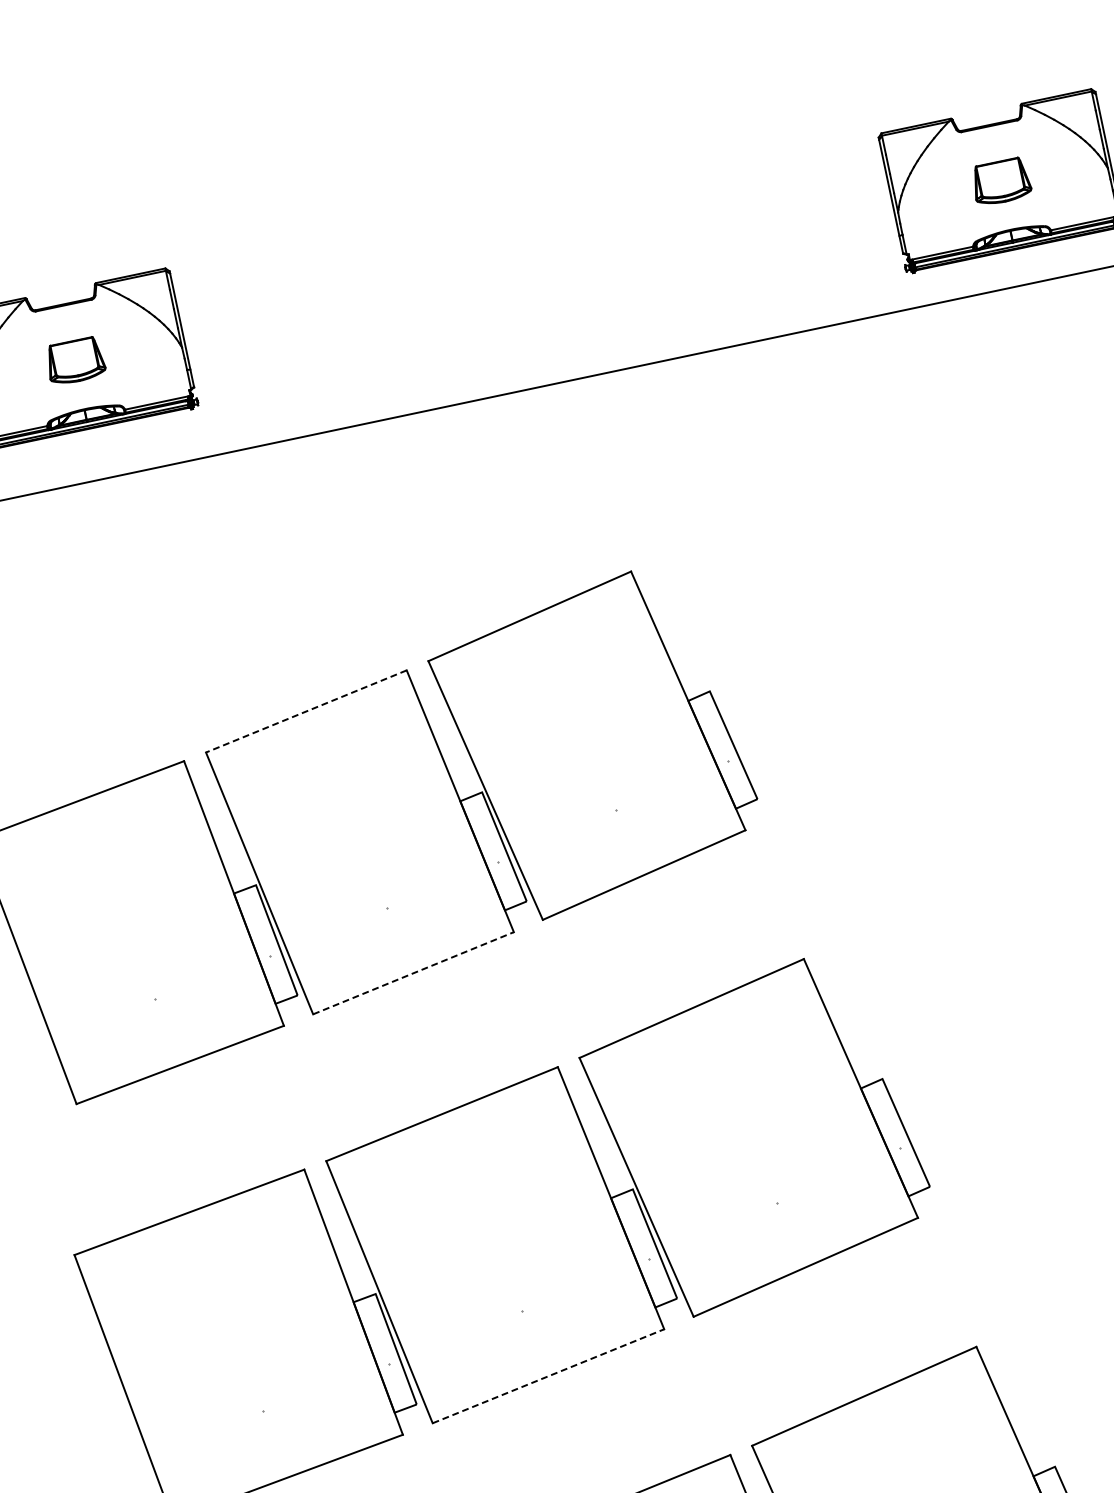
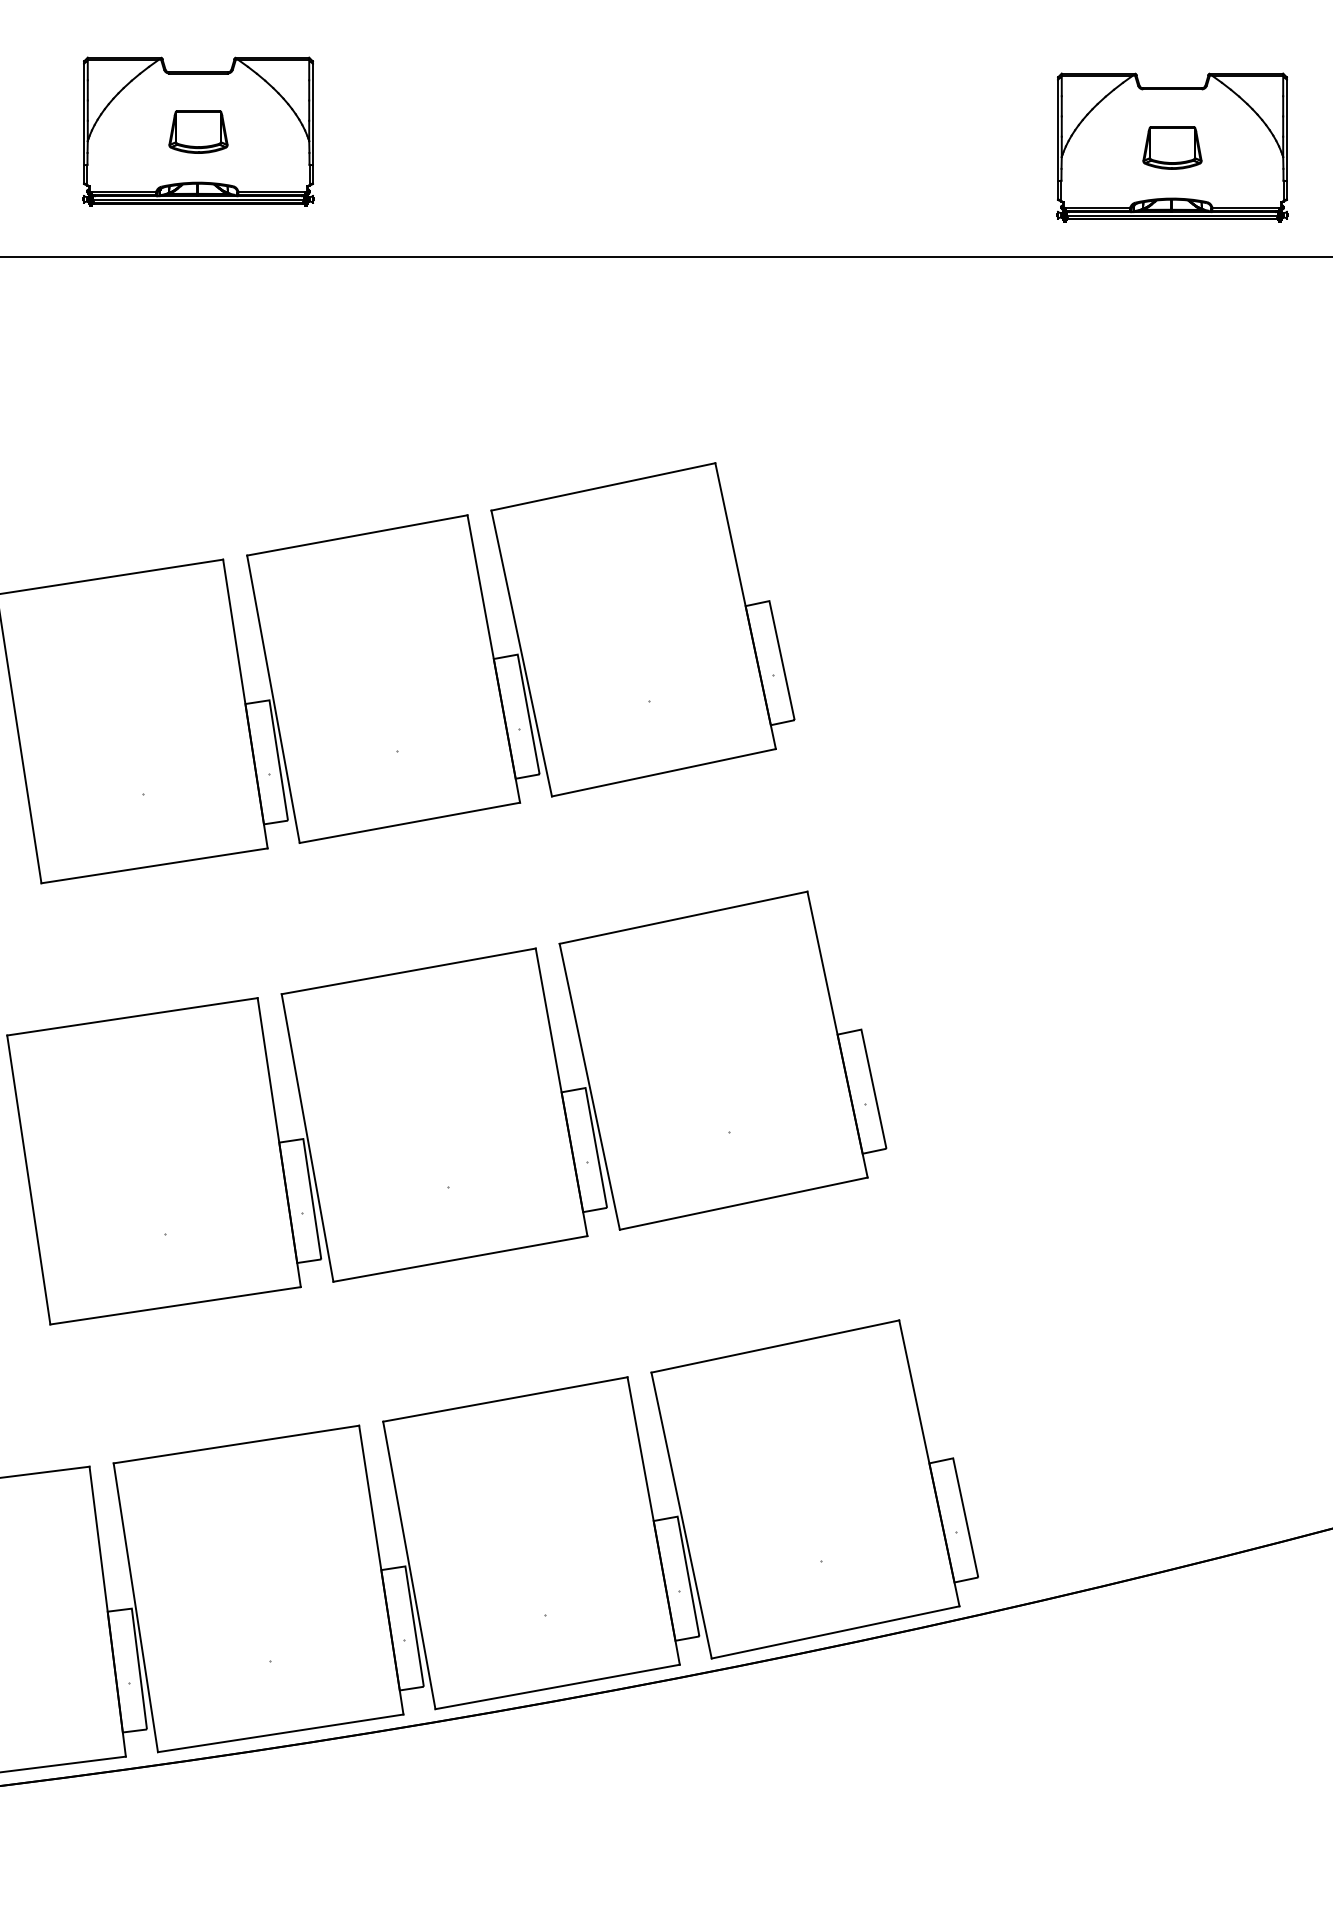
line: (305, 711) -> (356, 535), dashed -> solid
line: (414, 972) -> (410, 822), dashed -> solid
line: (548, 1375) -> (460, 1258), dashed -> solid

